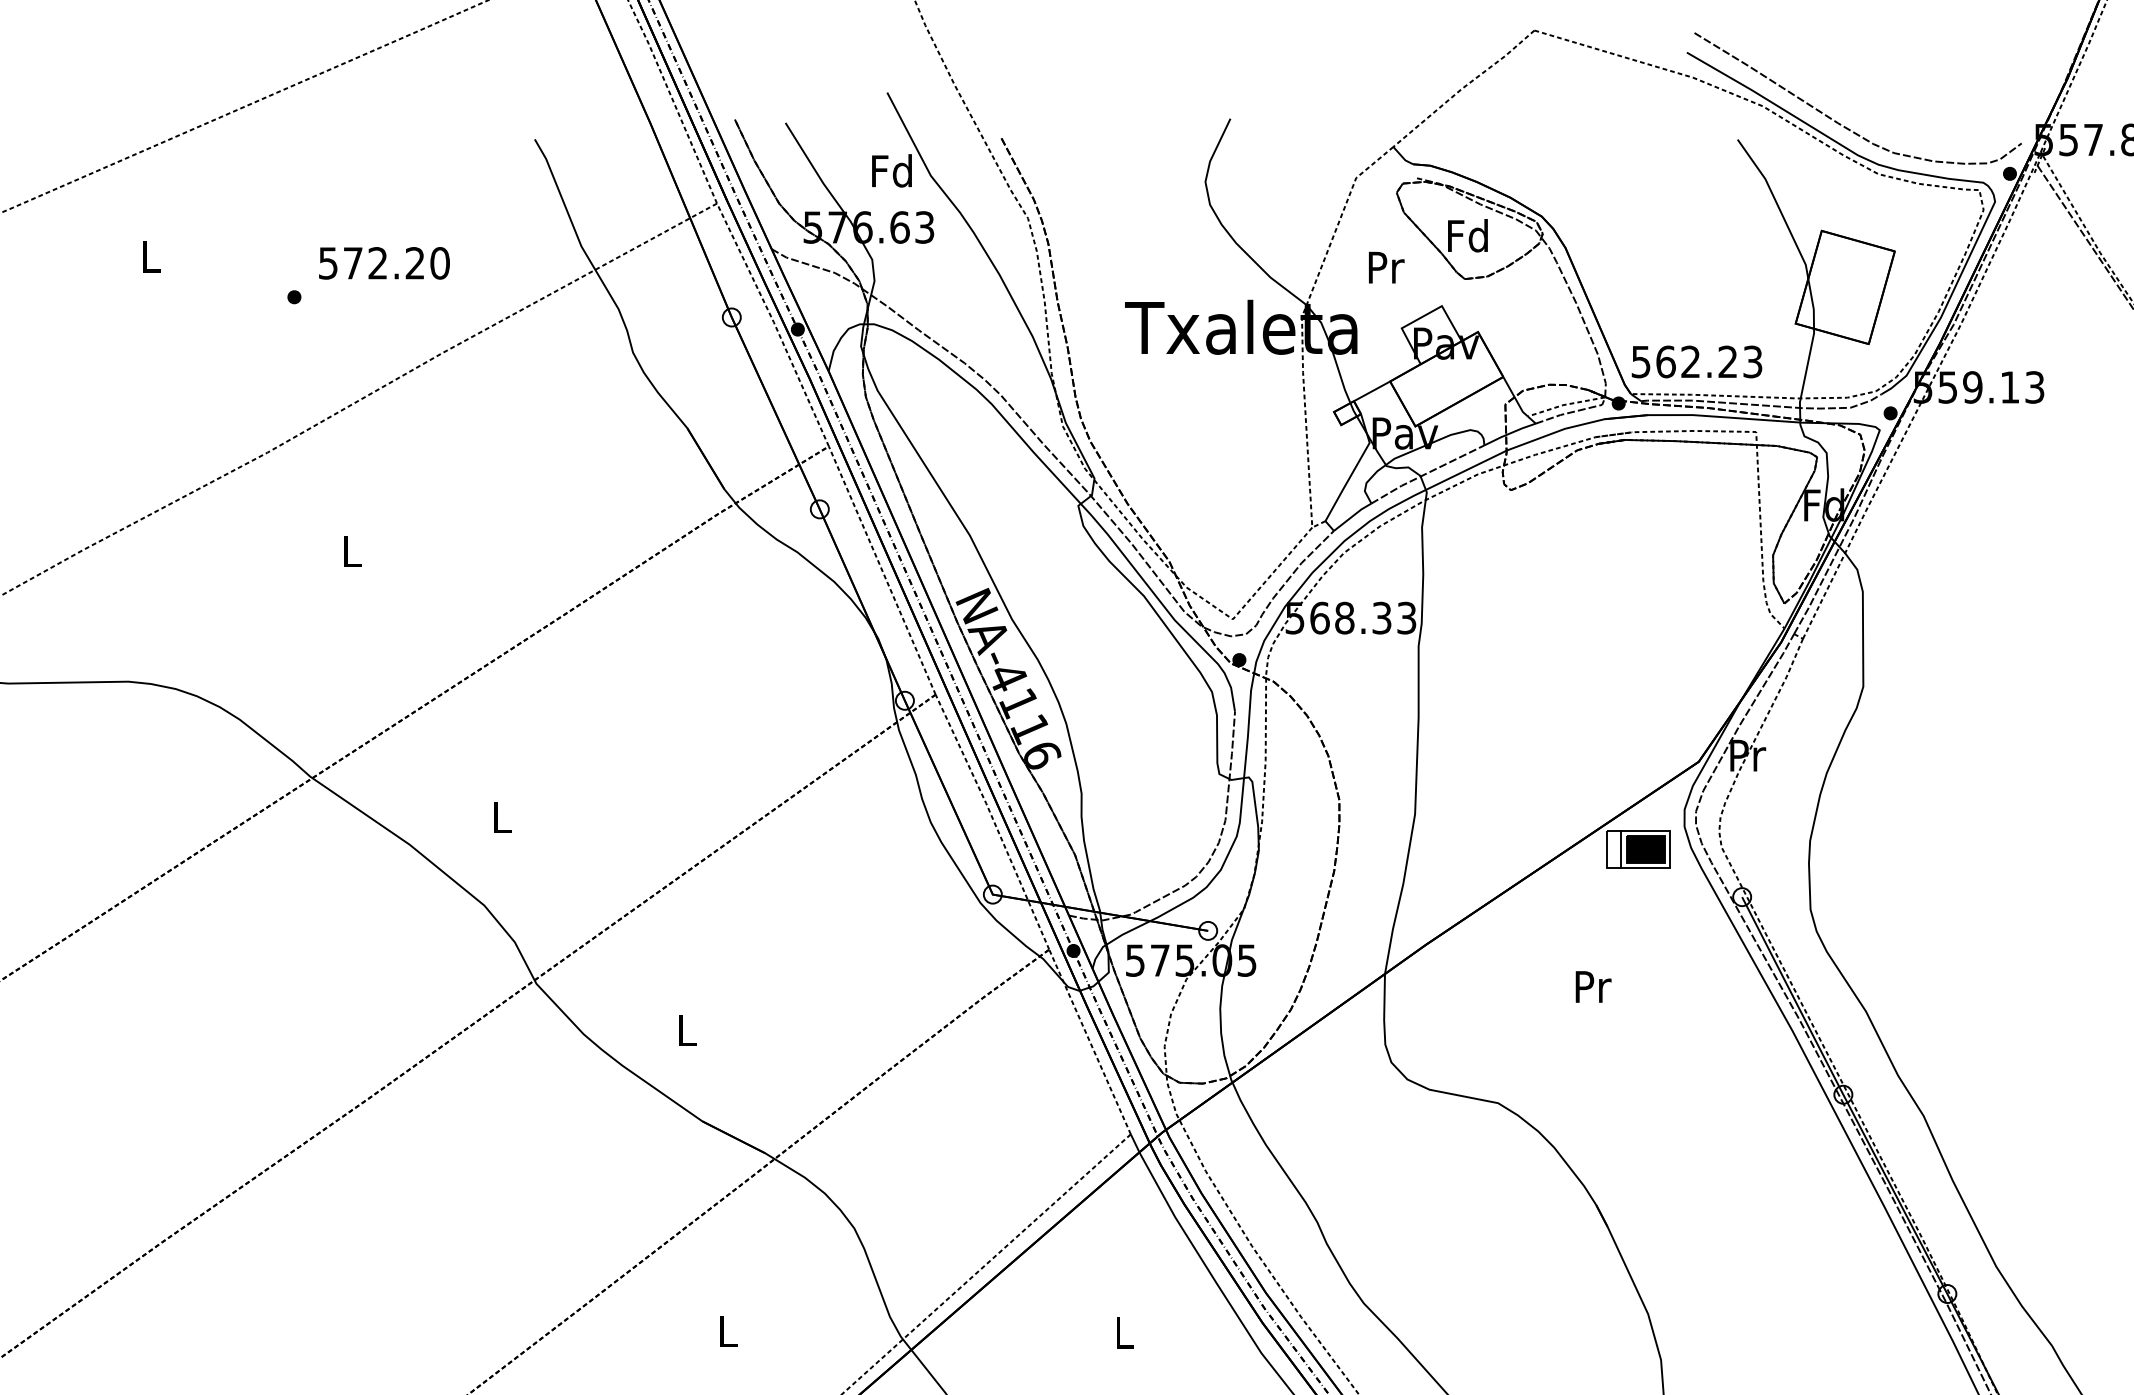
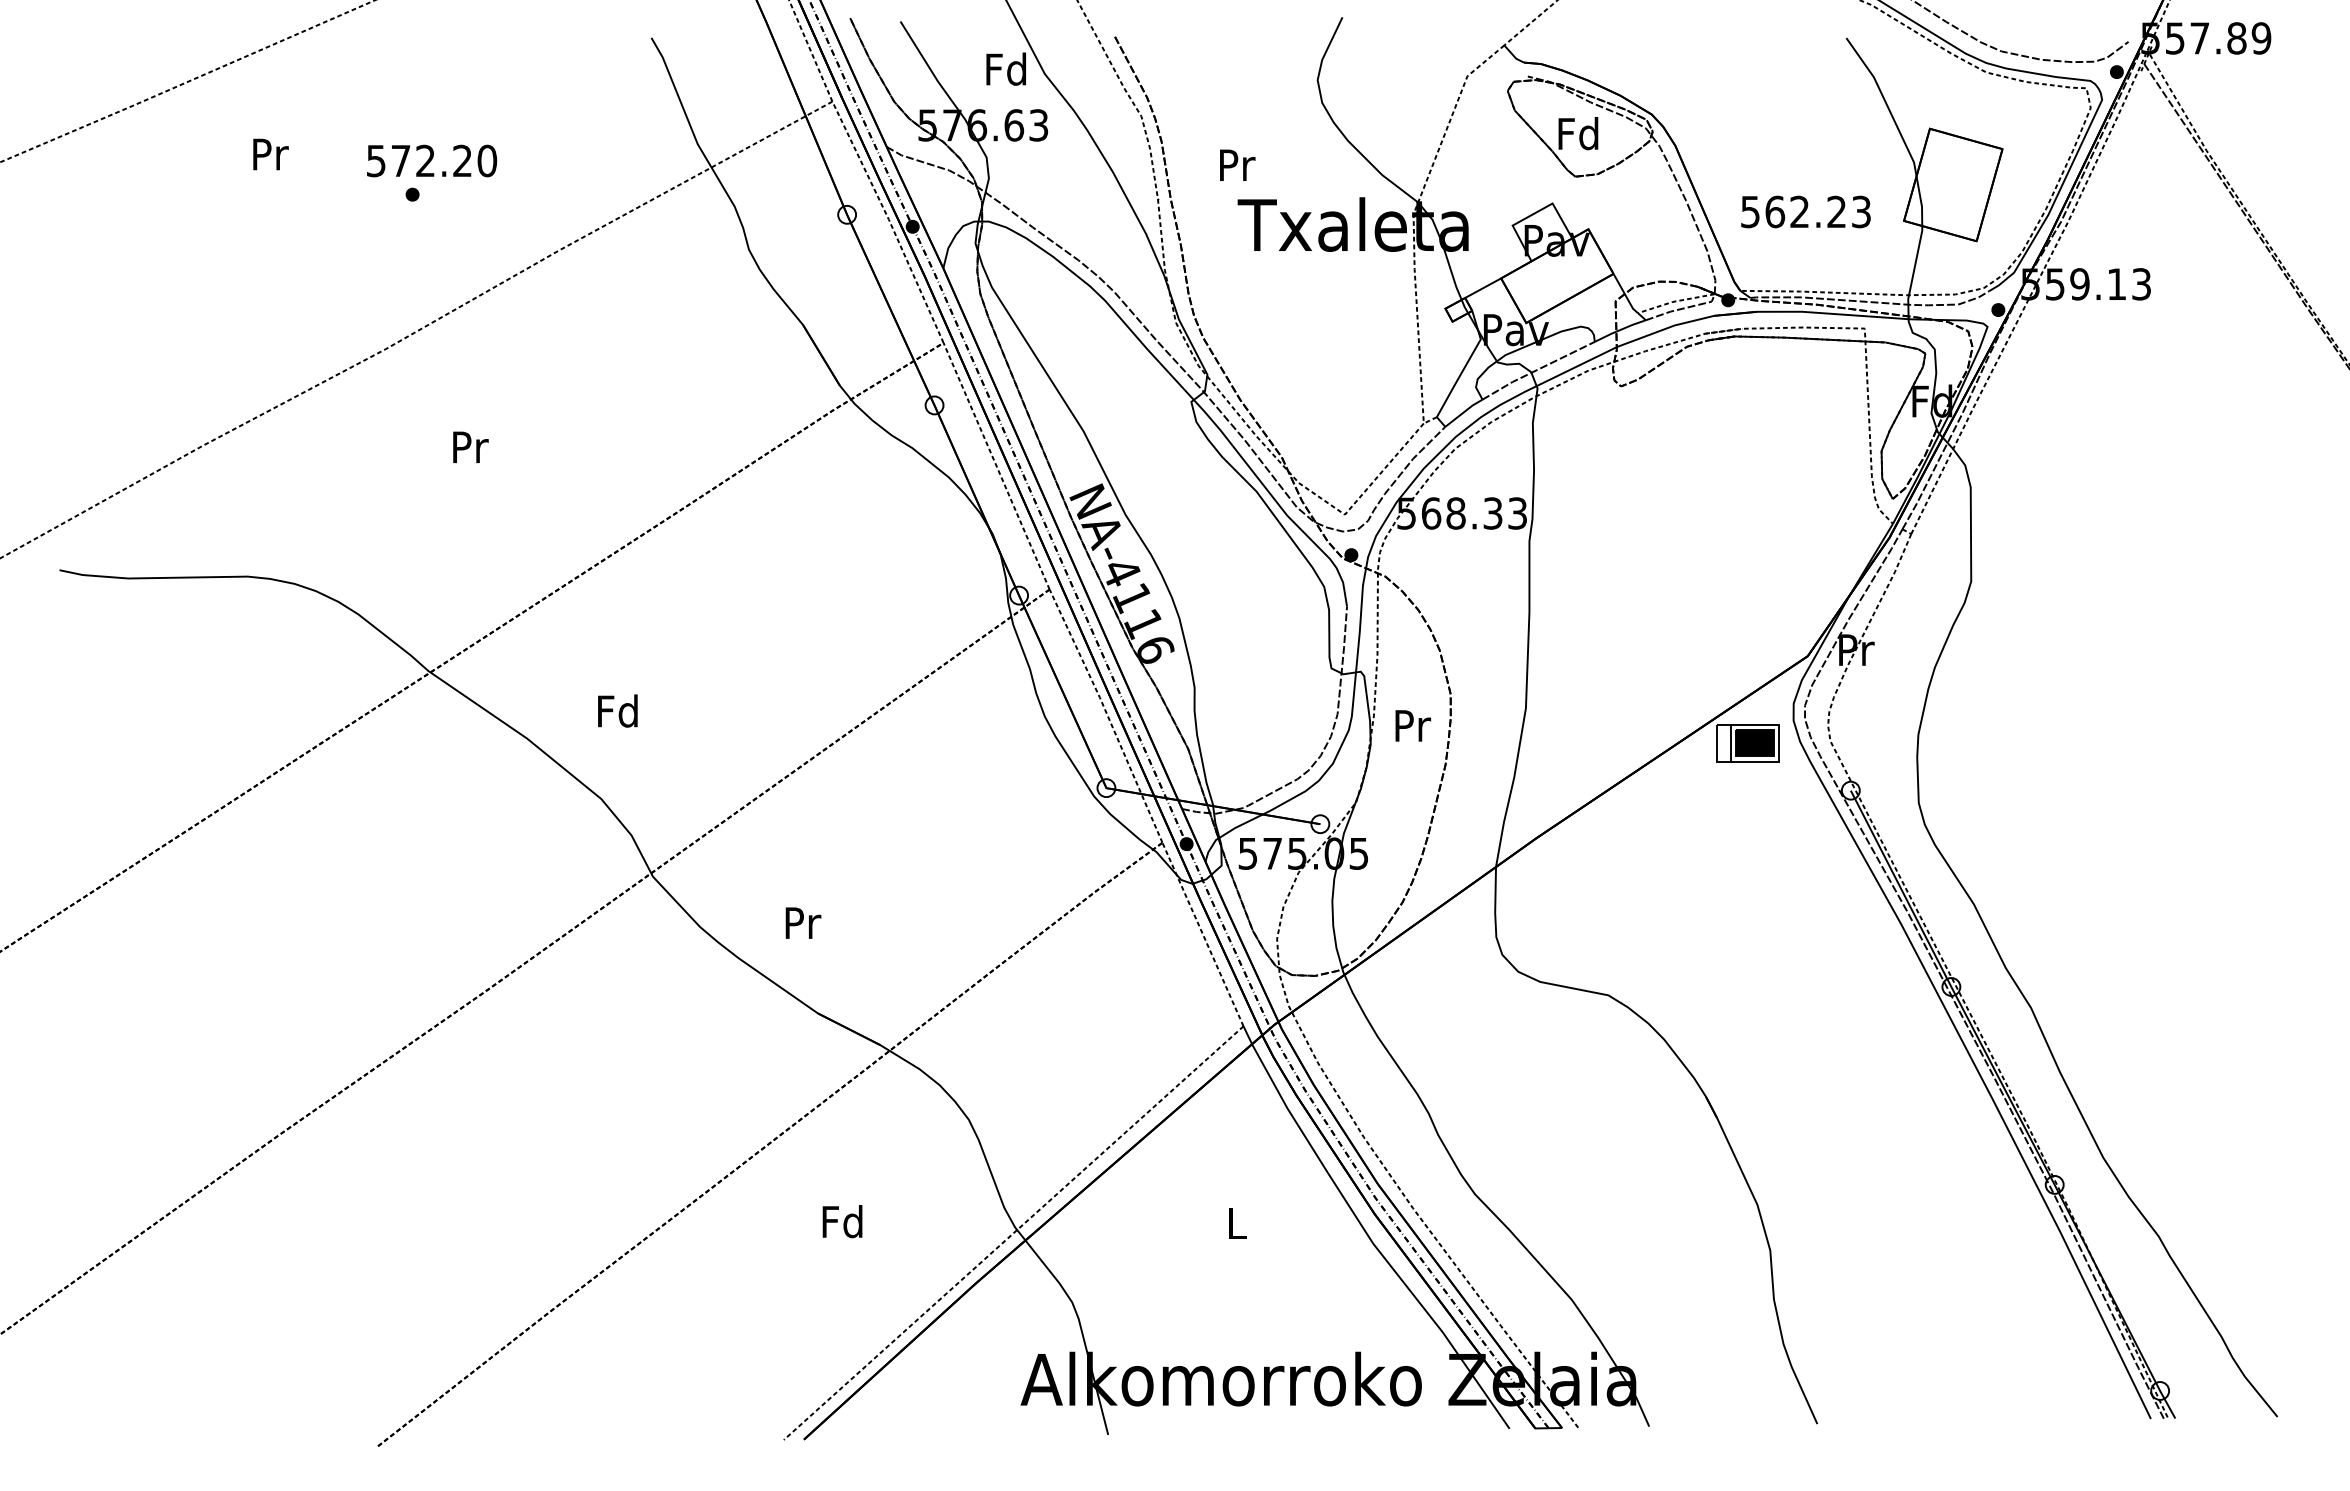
text: (151, 256) -> (270, 154), L -> Pr
text: (384, 262) -> (432, 160), moved
text: (1386, 266) -> (1237, 164), moved
text: (1696, 361) -> (1805, 211), moved
text: (352, 551) -> (470, 447), L -> Pr
text: (500, 816) -> (617, 710), L -> Fd
text: (1593, 986) -> (1413, 725), moved
text: (687, 1029) -> (803, 922), L -> Pr
text: (727, 1330) -> (842, 1221), L -> Fd

